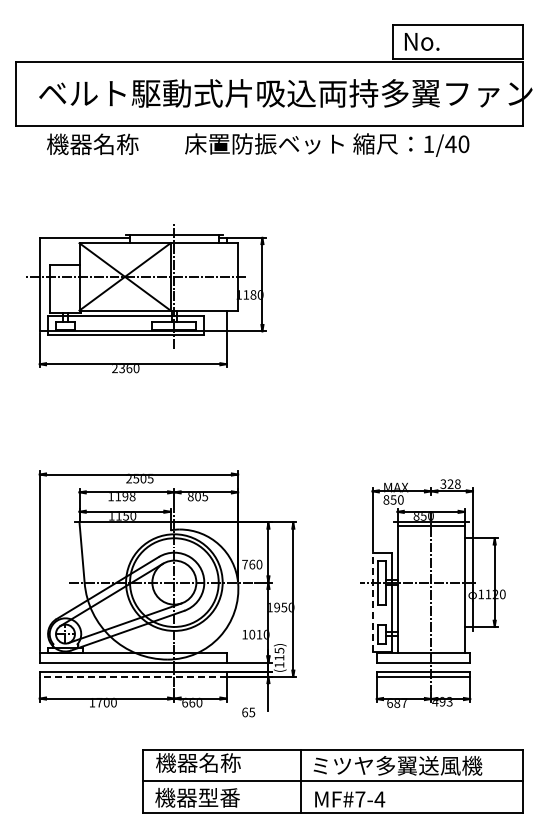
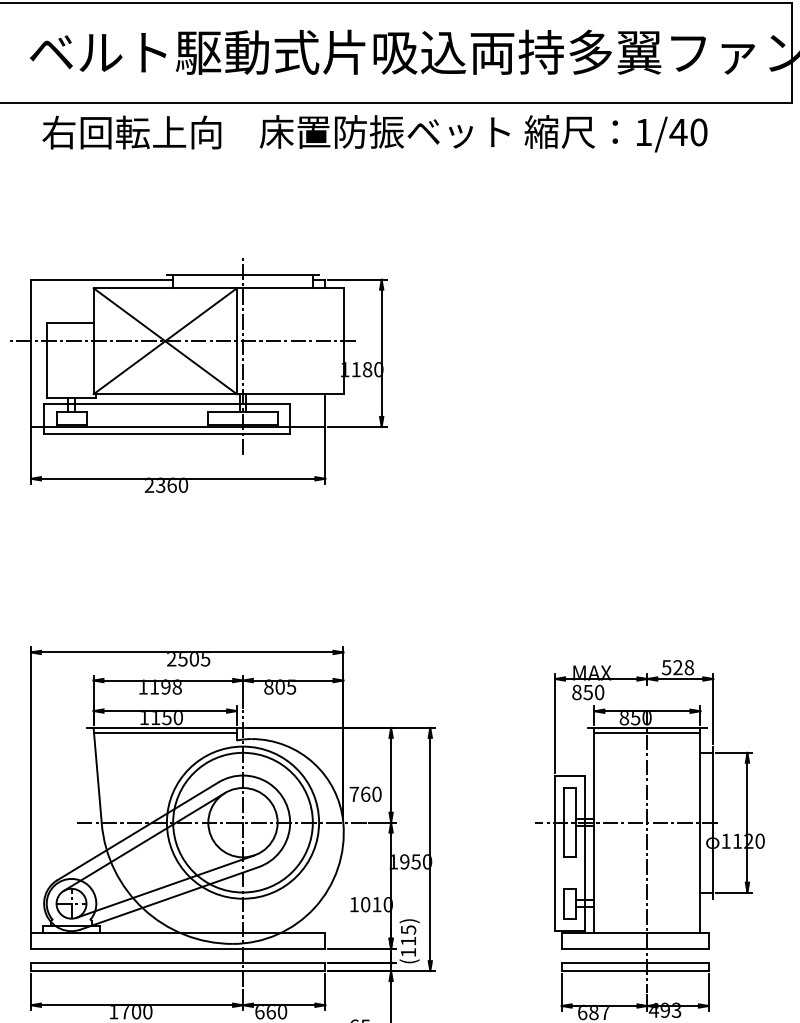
text: (103, 144) -> (131, 132), 機器名称 -> 右回転上向
text: (443, 483) -> (666, 666), 328 -> 528
line: (124, 525) -> (164, 732), added
line: (372, 601) -> (554, 852), dashed -> solid
line: (132, 676) -> (177, 970), dashed -> solid

